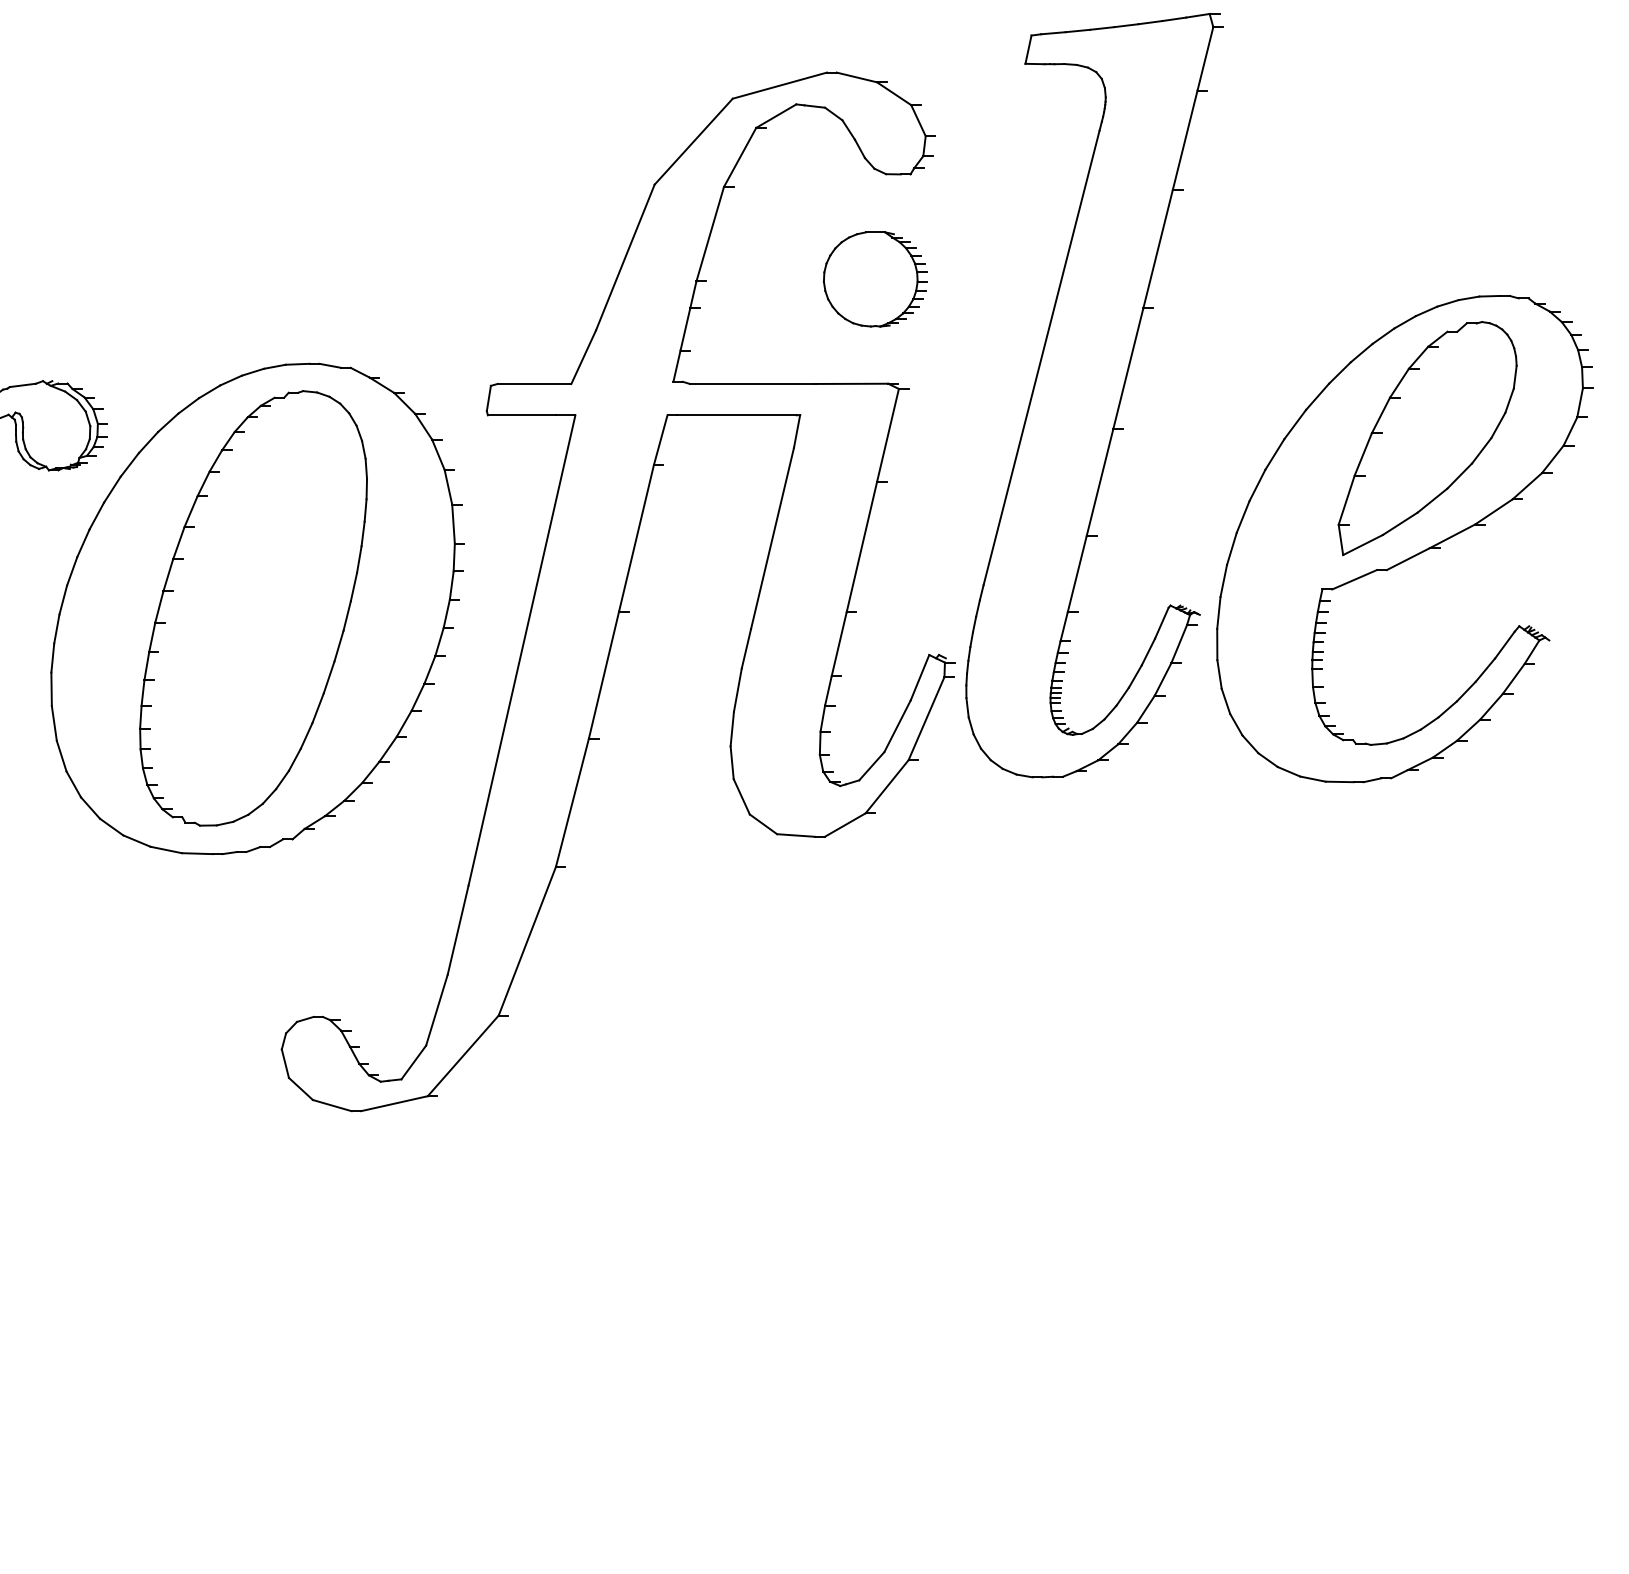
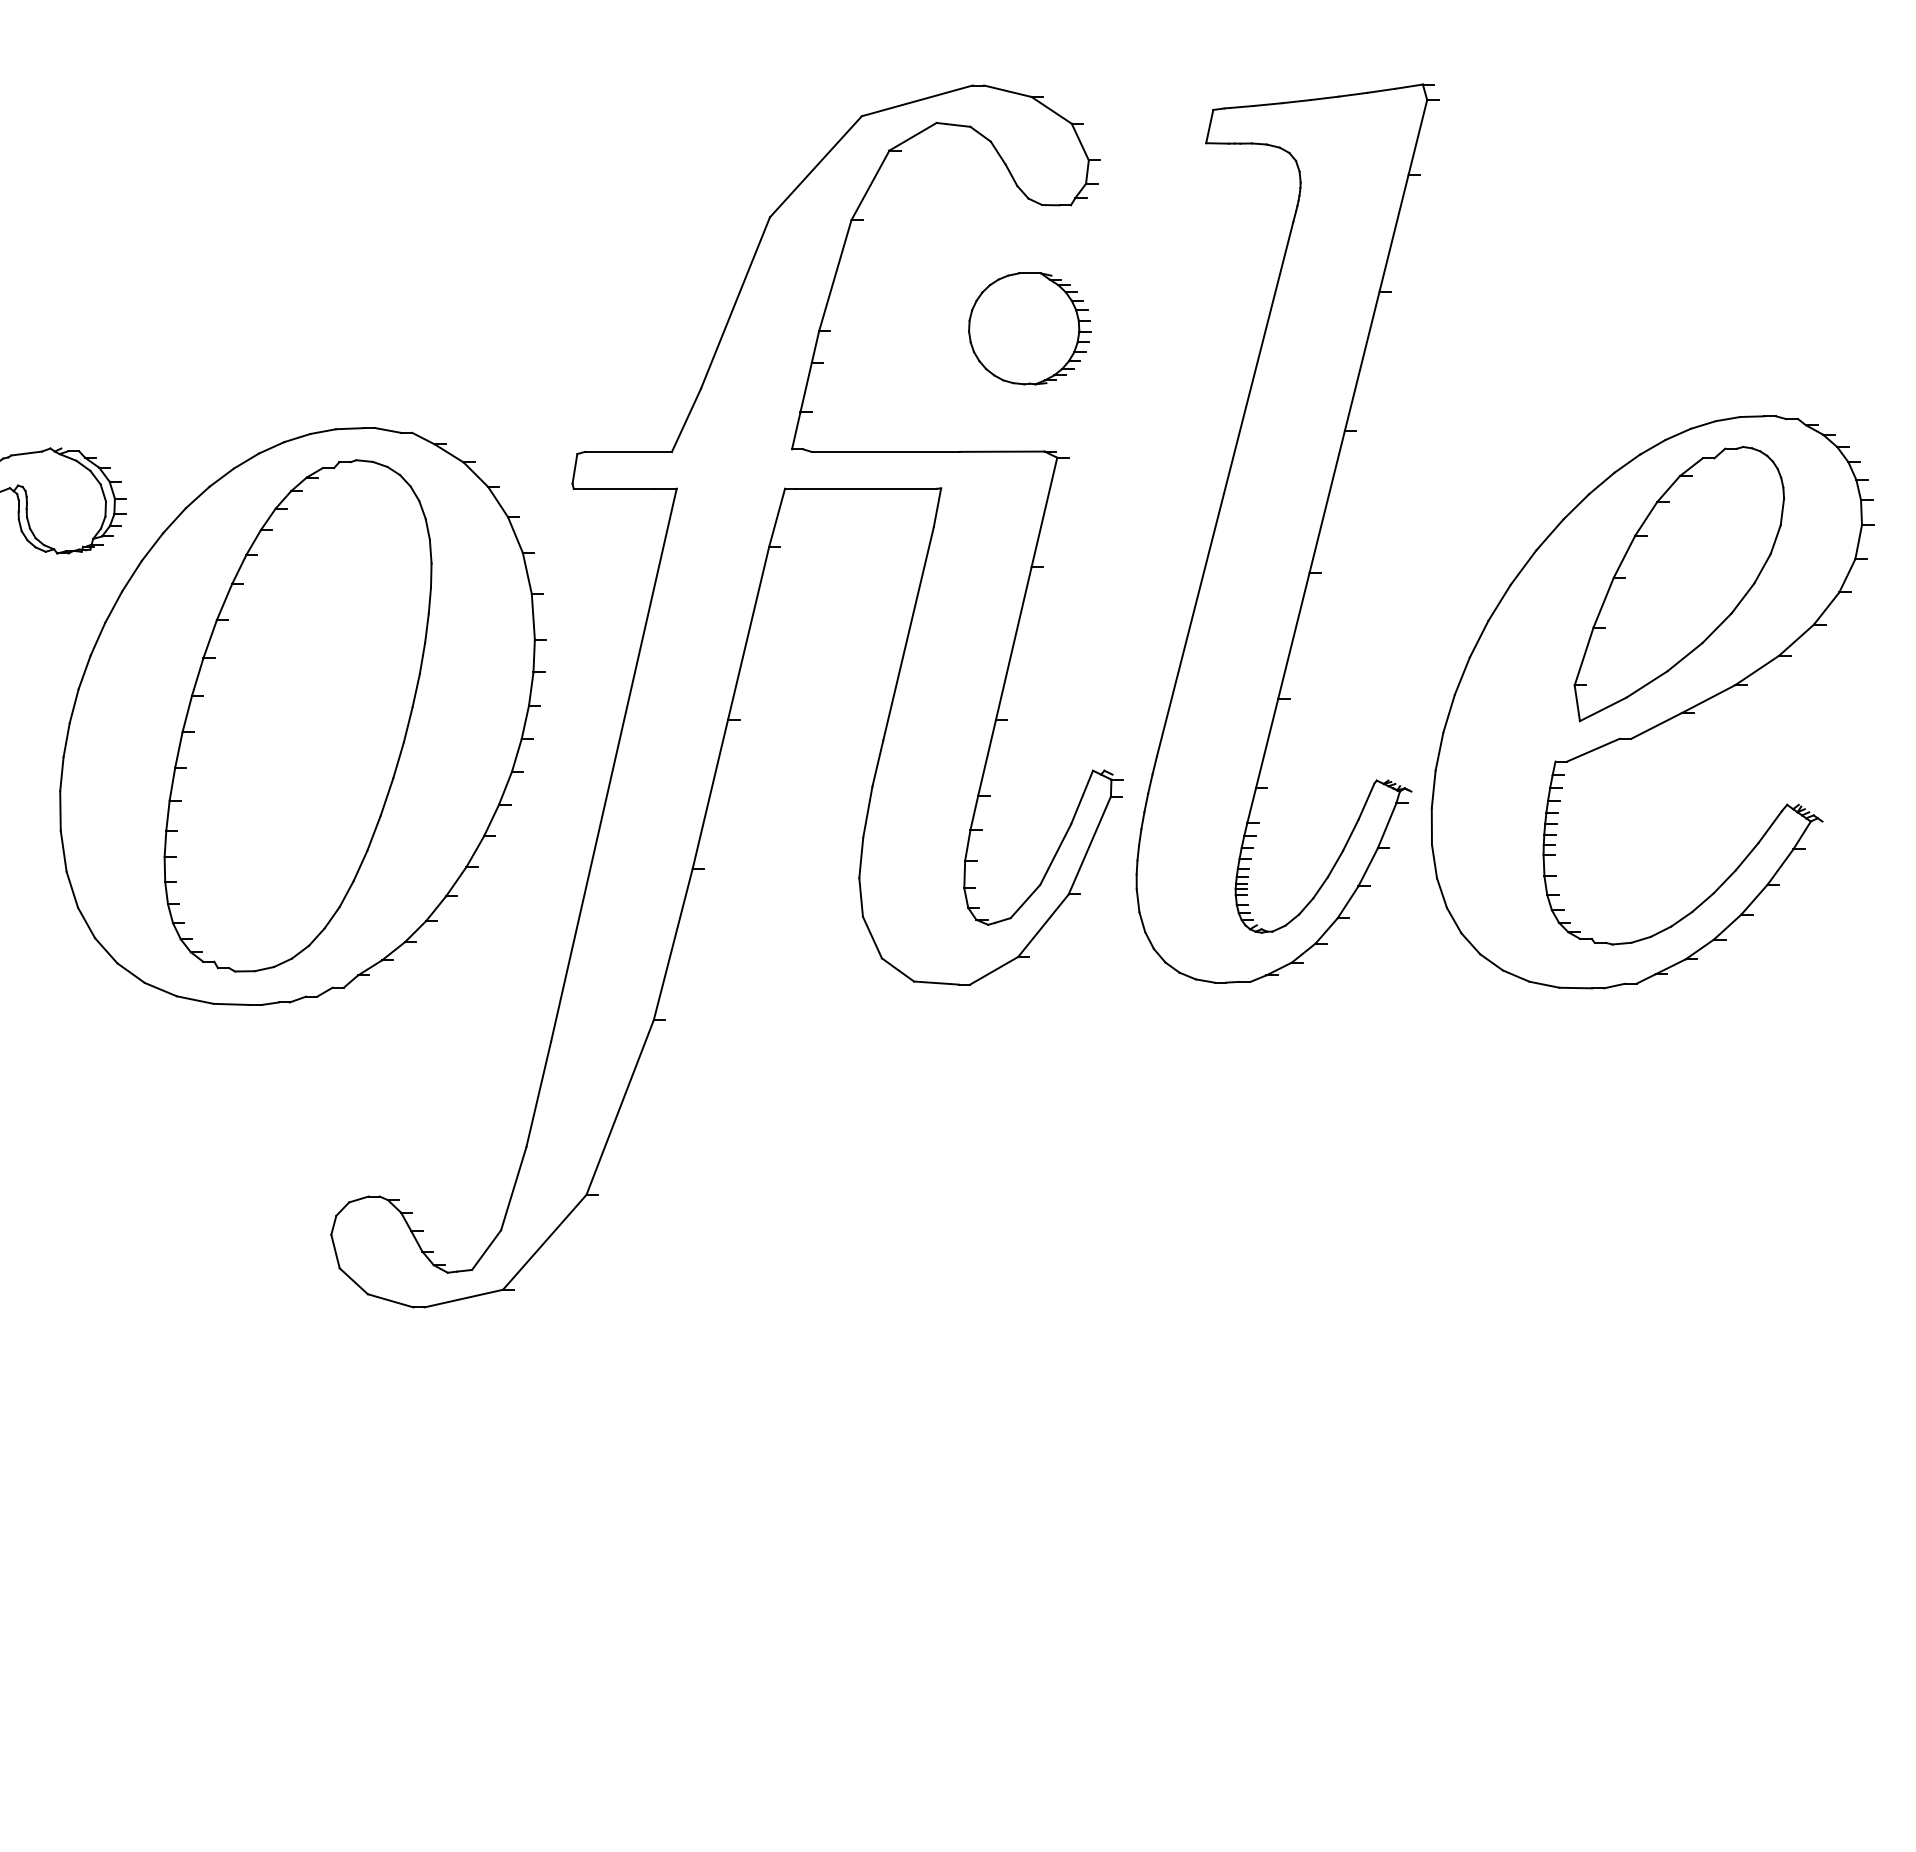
part: (1300, 415) -> (1529, 557), moved

